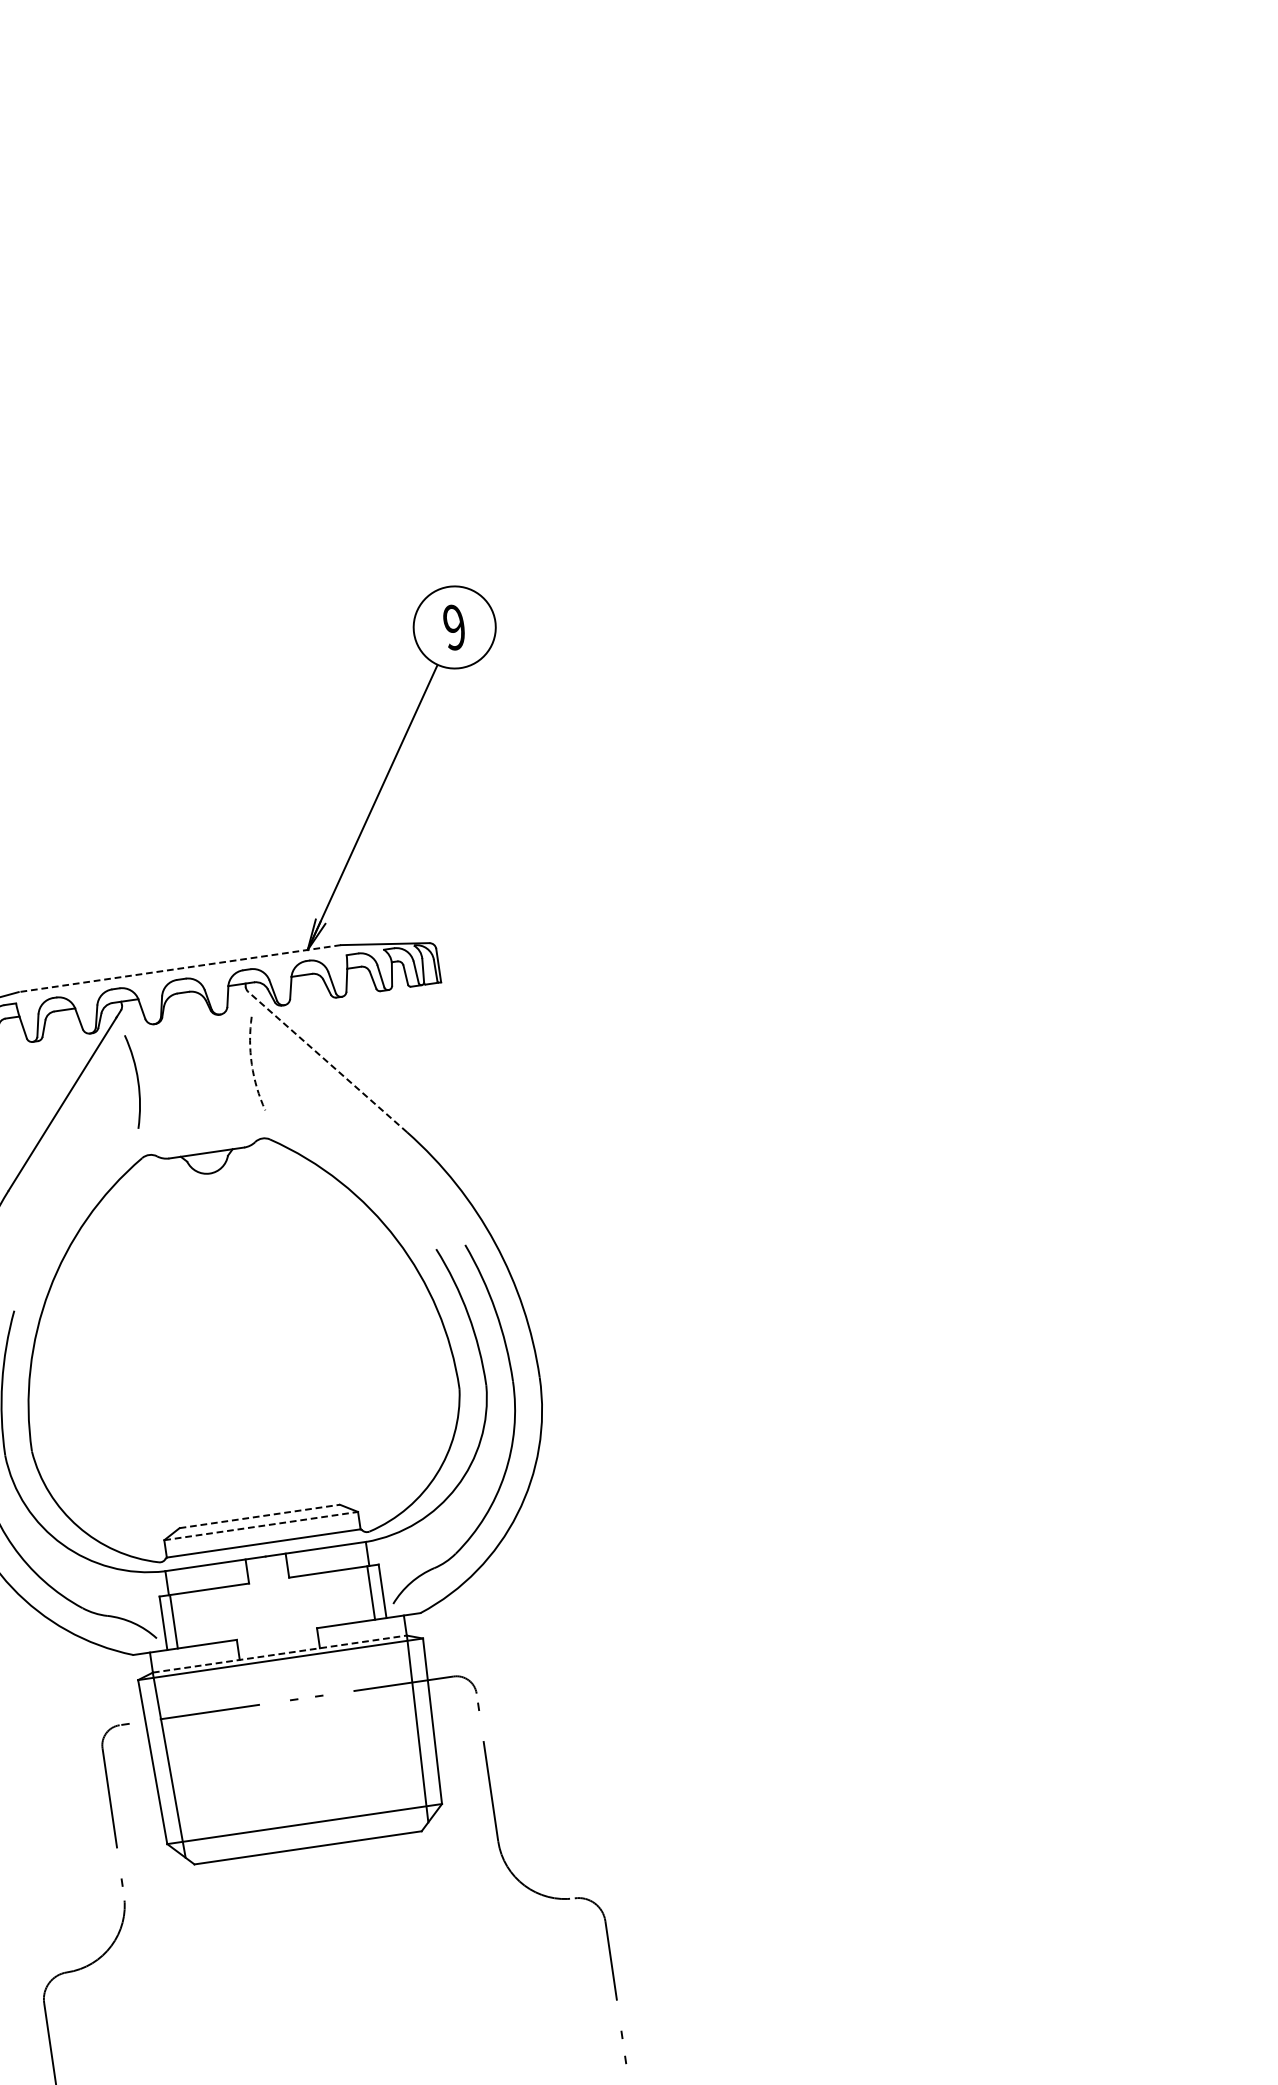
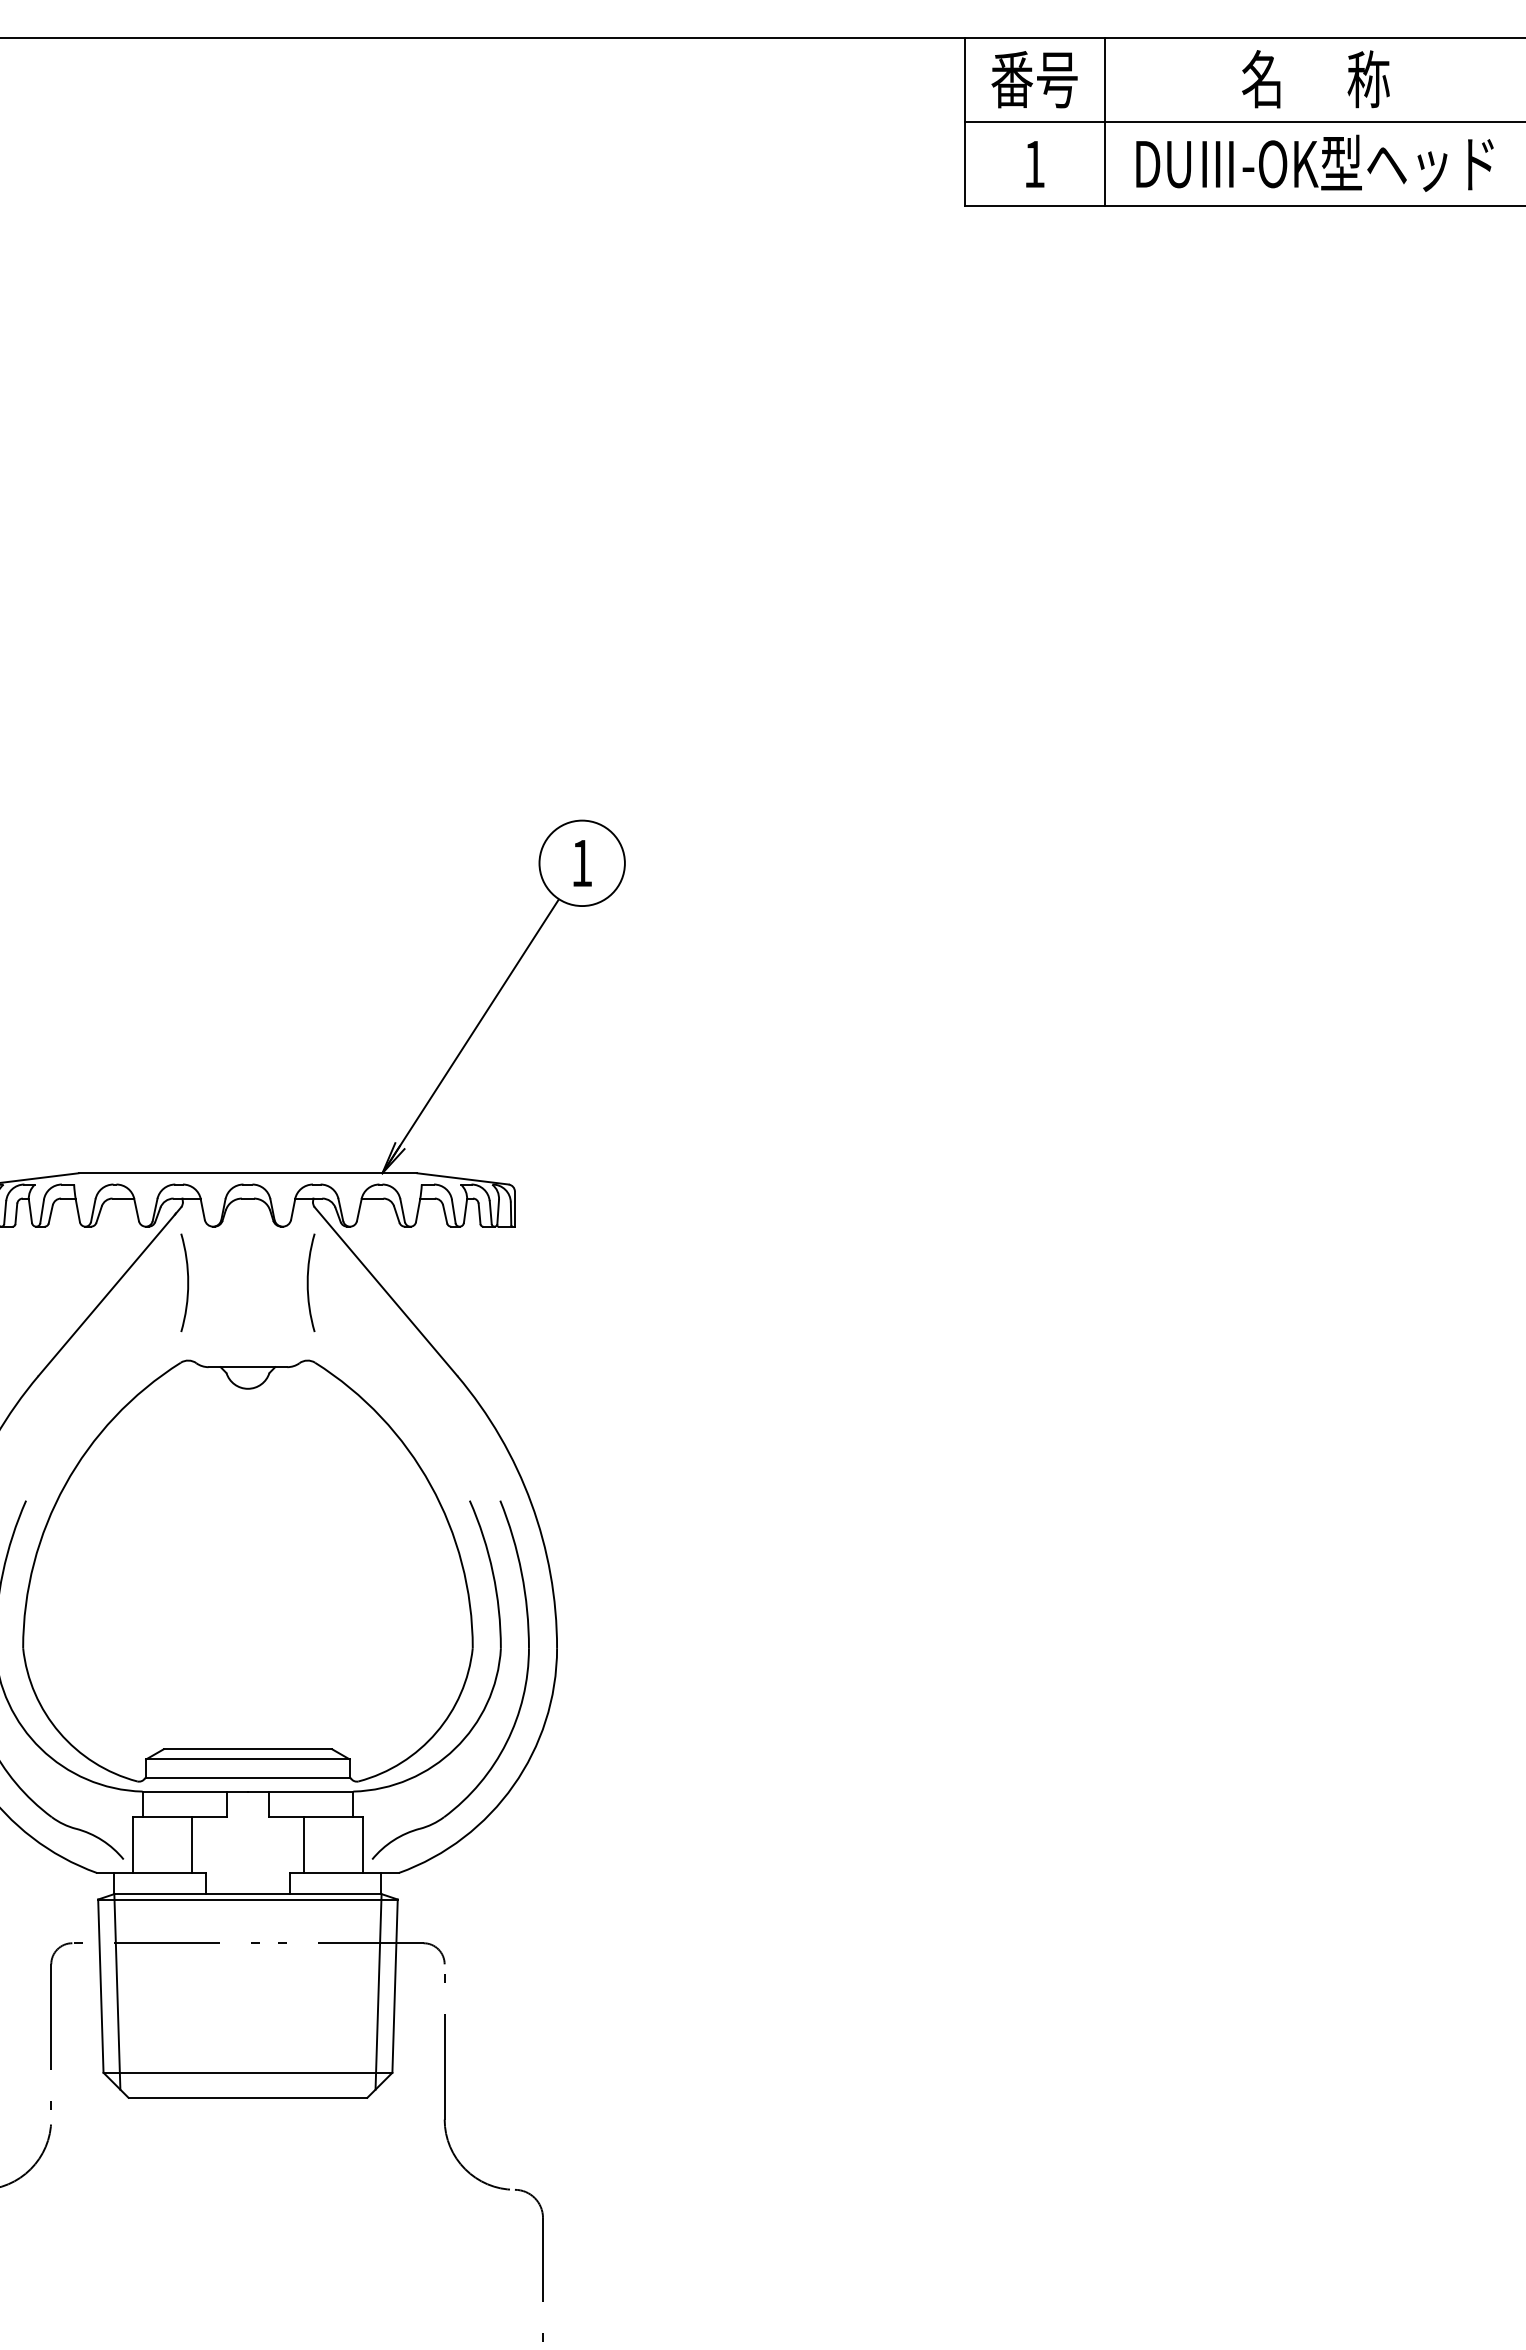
text: (454, 627) -> (581, 863), 9 -> 1
line: (179, 968) -> (247, 1173), dashed -> solid
line: (328, 1061) -> (386, 1291), dashed -> solid
arc: (251, 1064) -> (307, 1282), dashed -> solid
line: (260, 1516) -> (248, 1749), dashed -> solid
line: (260, 1526) -> (247, 1759), dashed -> solid
line: (371, 1592) -> (304, 1844), moved
line: (173, 1621) -> (191, 1844), moved
line: (280, 1654) -> (248, 1894), dashed -> solid

